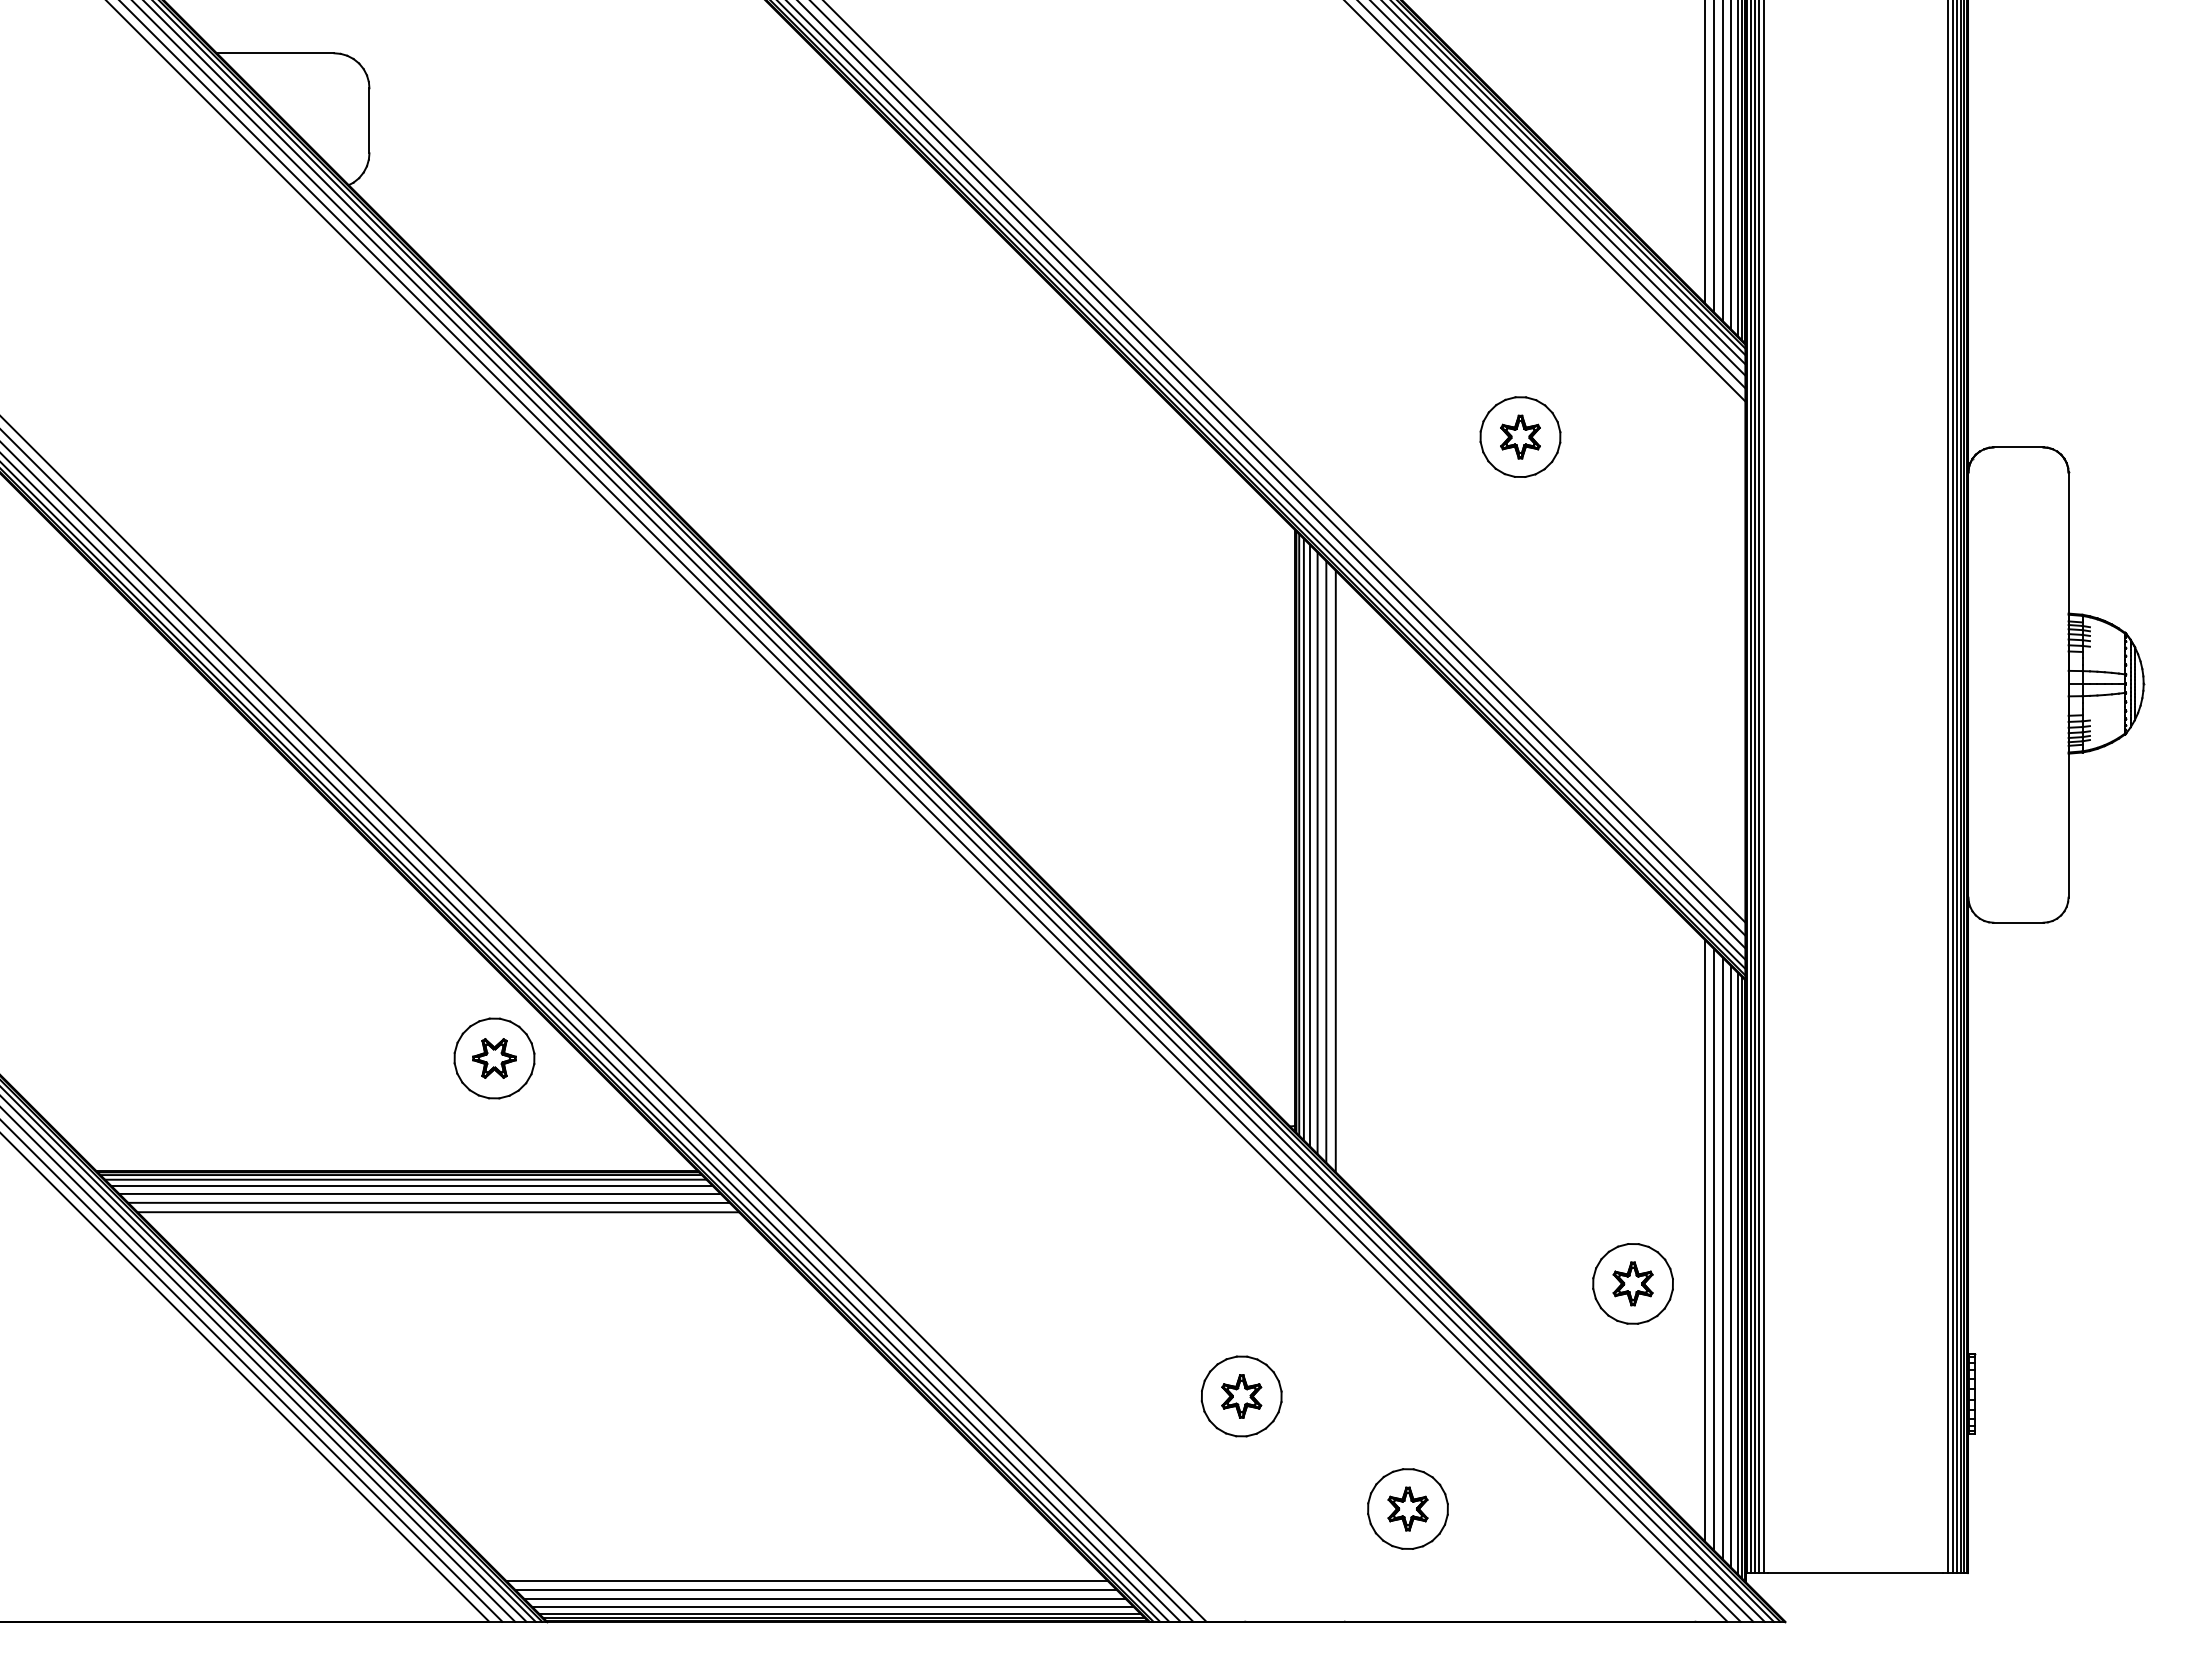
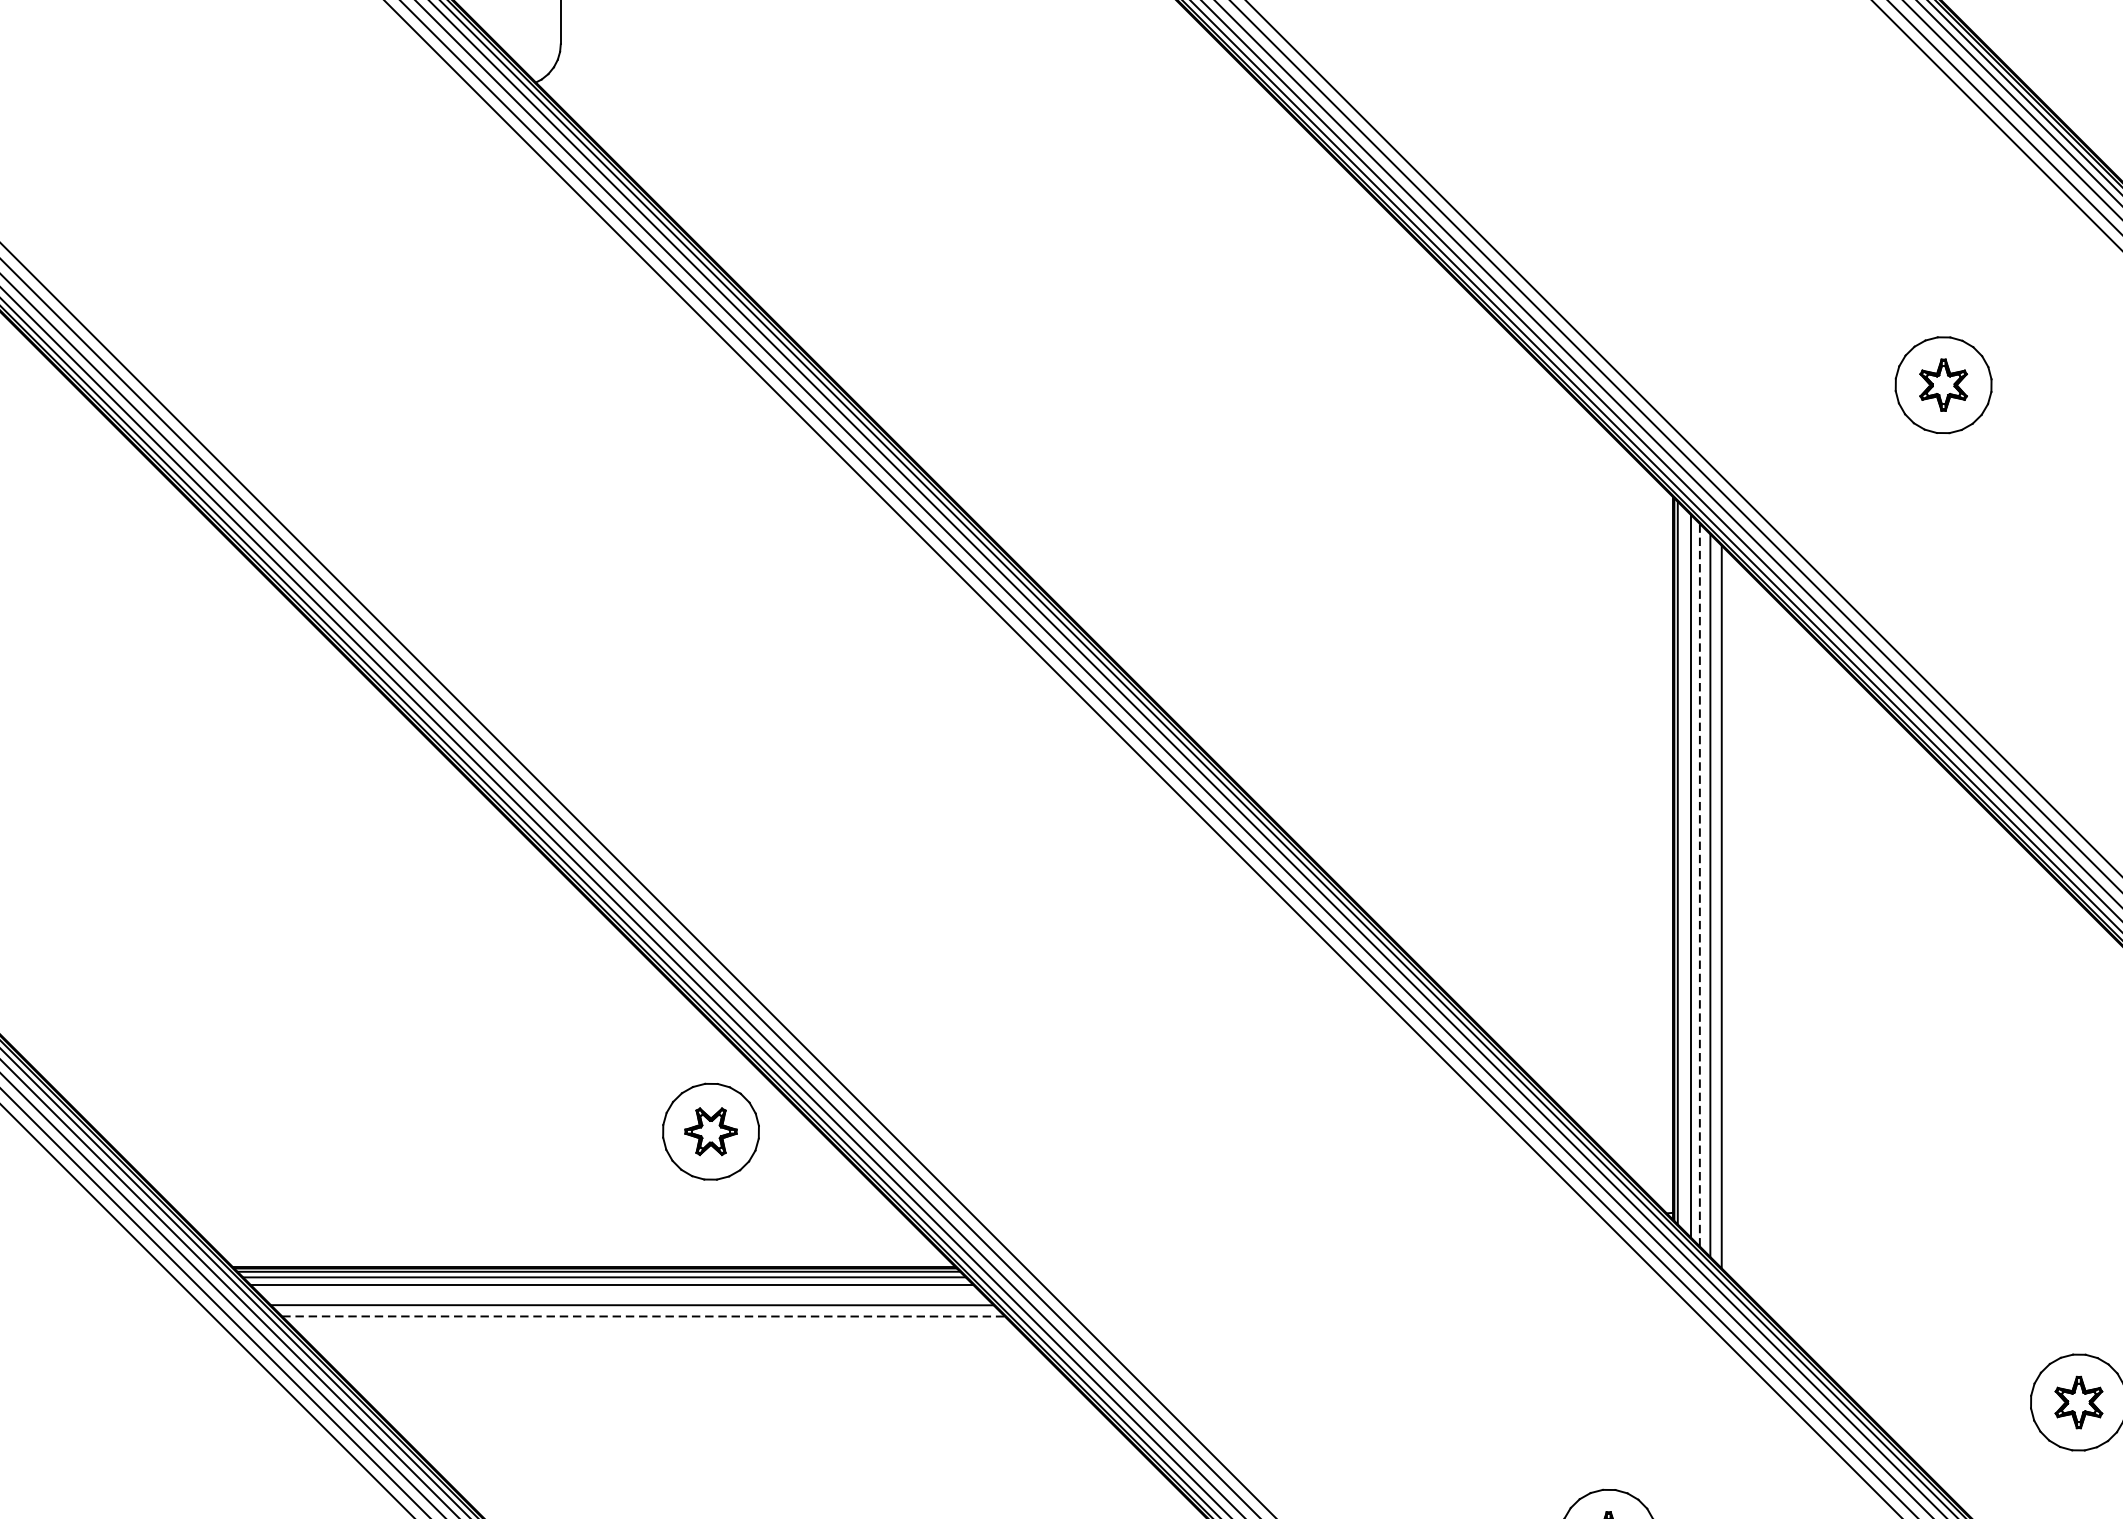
line: (1303, 839) -> (1682, 868), removed
line: (1317, 853) -> (1699, 885), solid -> dashed
line: (419, 1193) -> (620, 1293), removed
line: (438, 1212) -> (643, 1316), solid -> dashed

